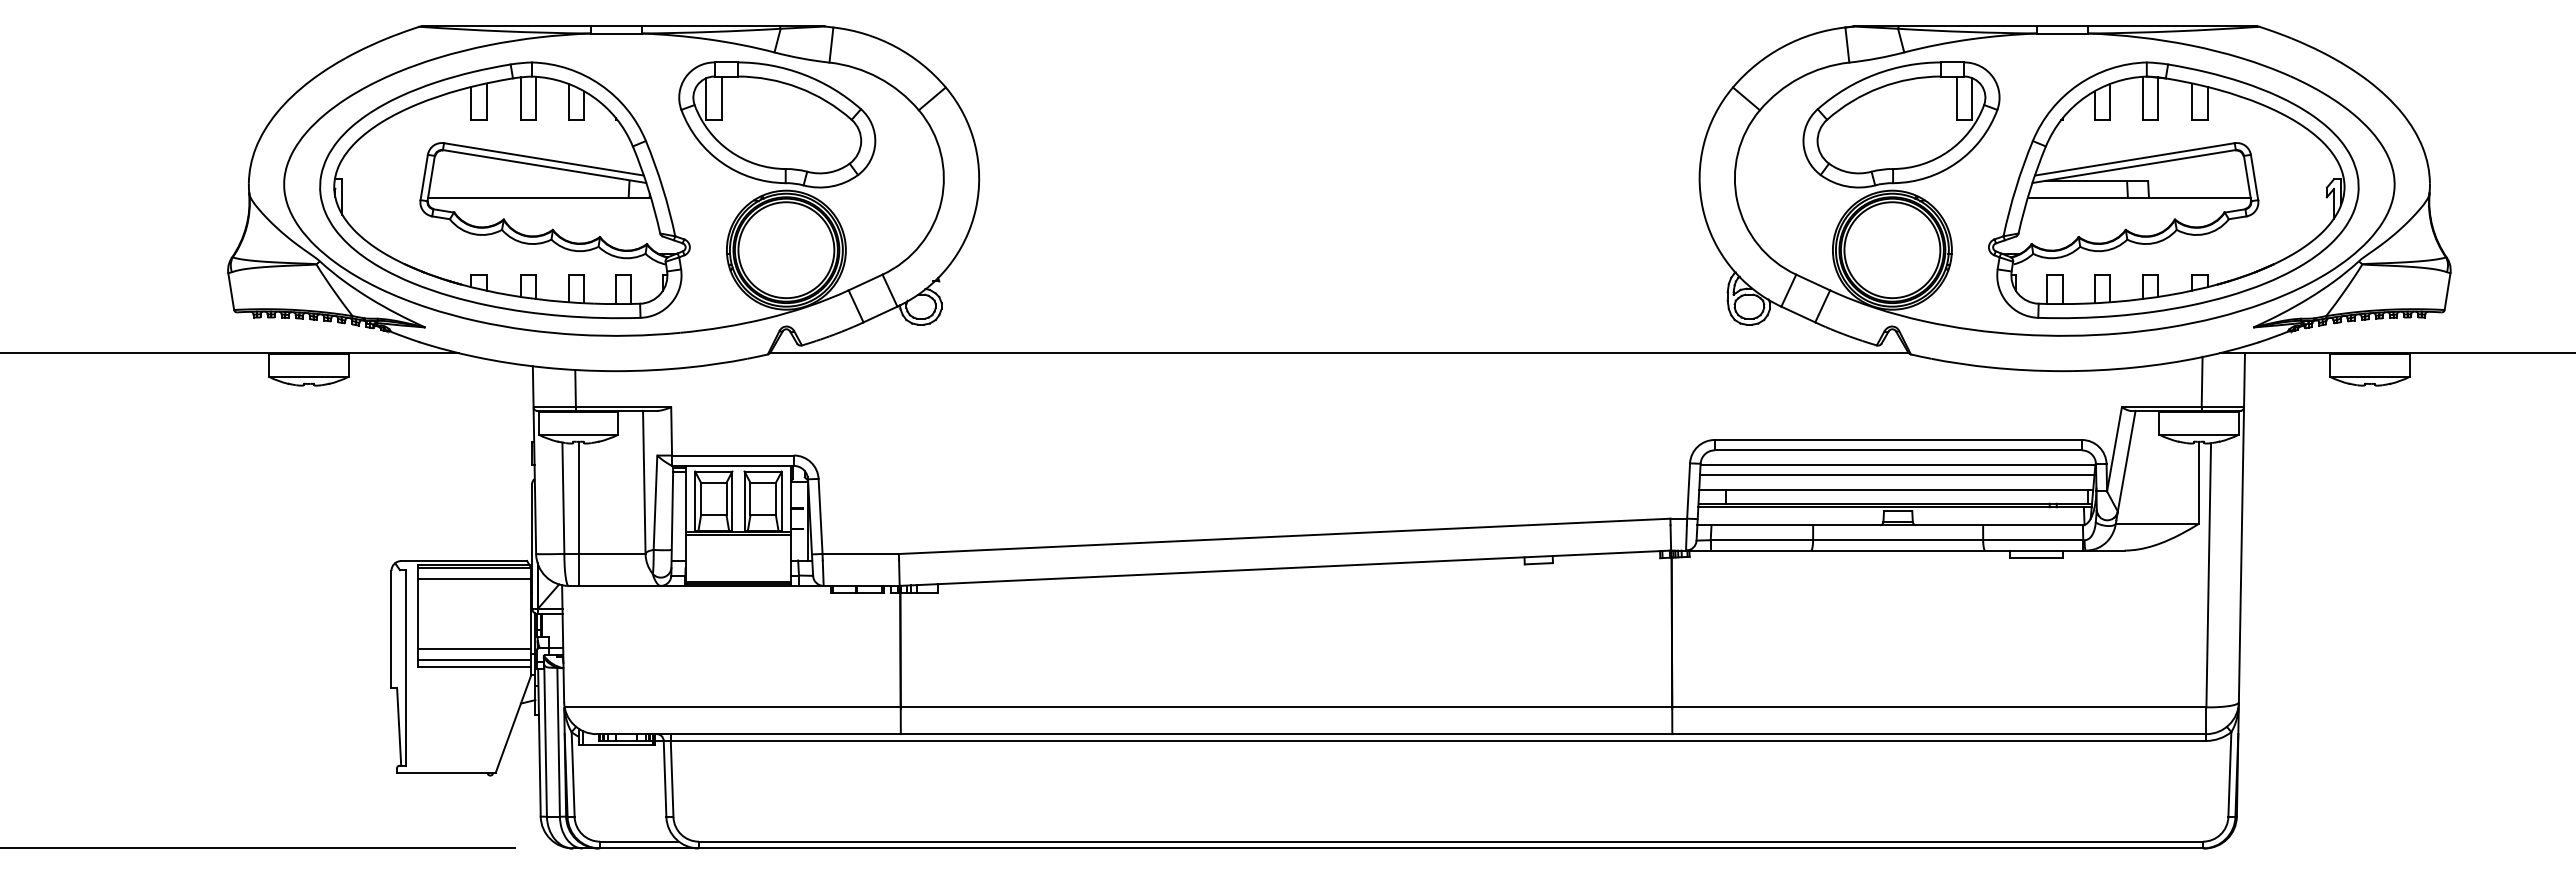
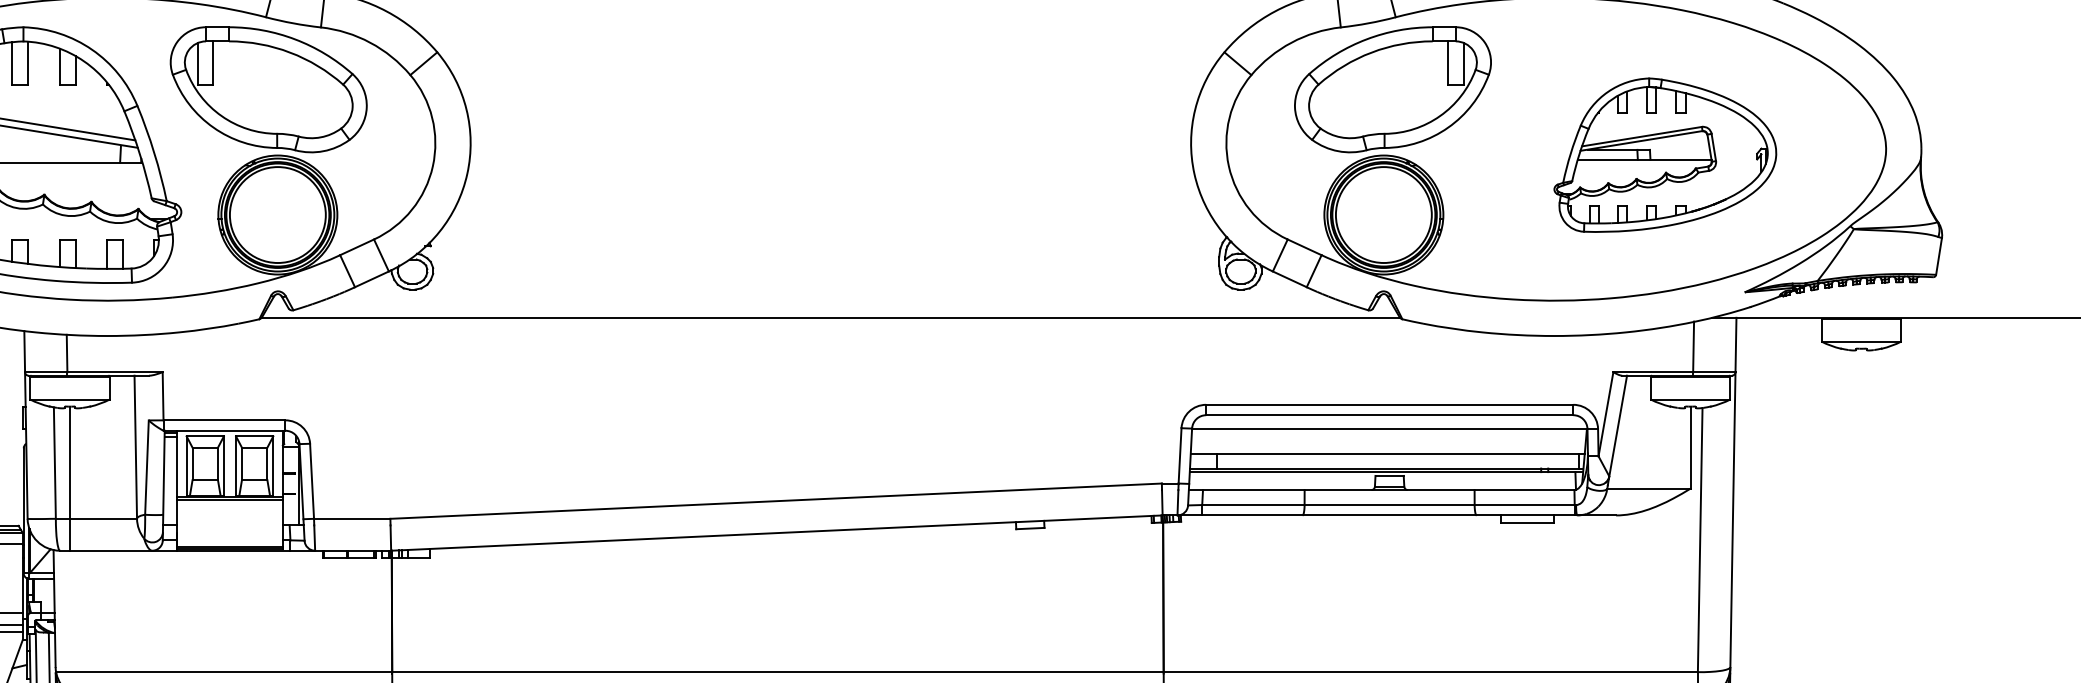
part: (2173, 190) -> (1664, 155), size x0.6
line: (1897, 474) -> (1388, 439), removed

